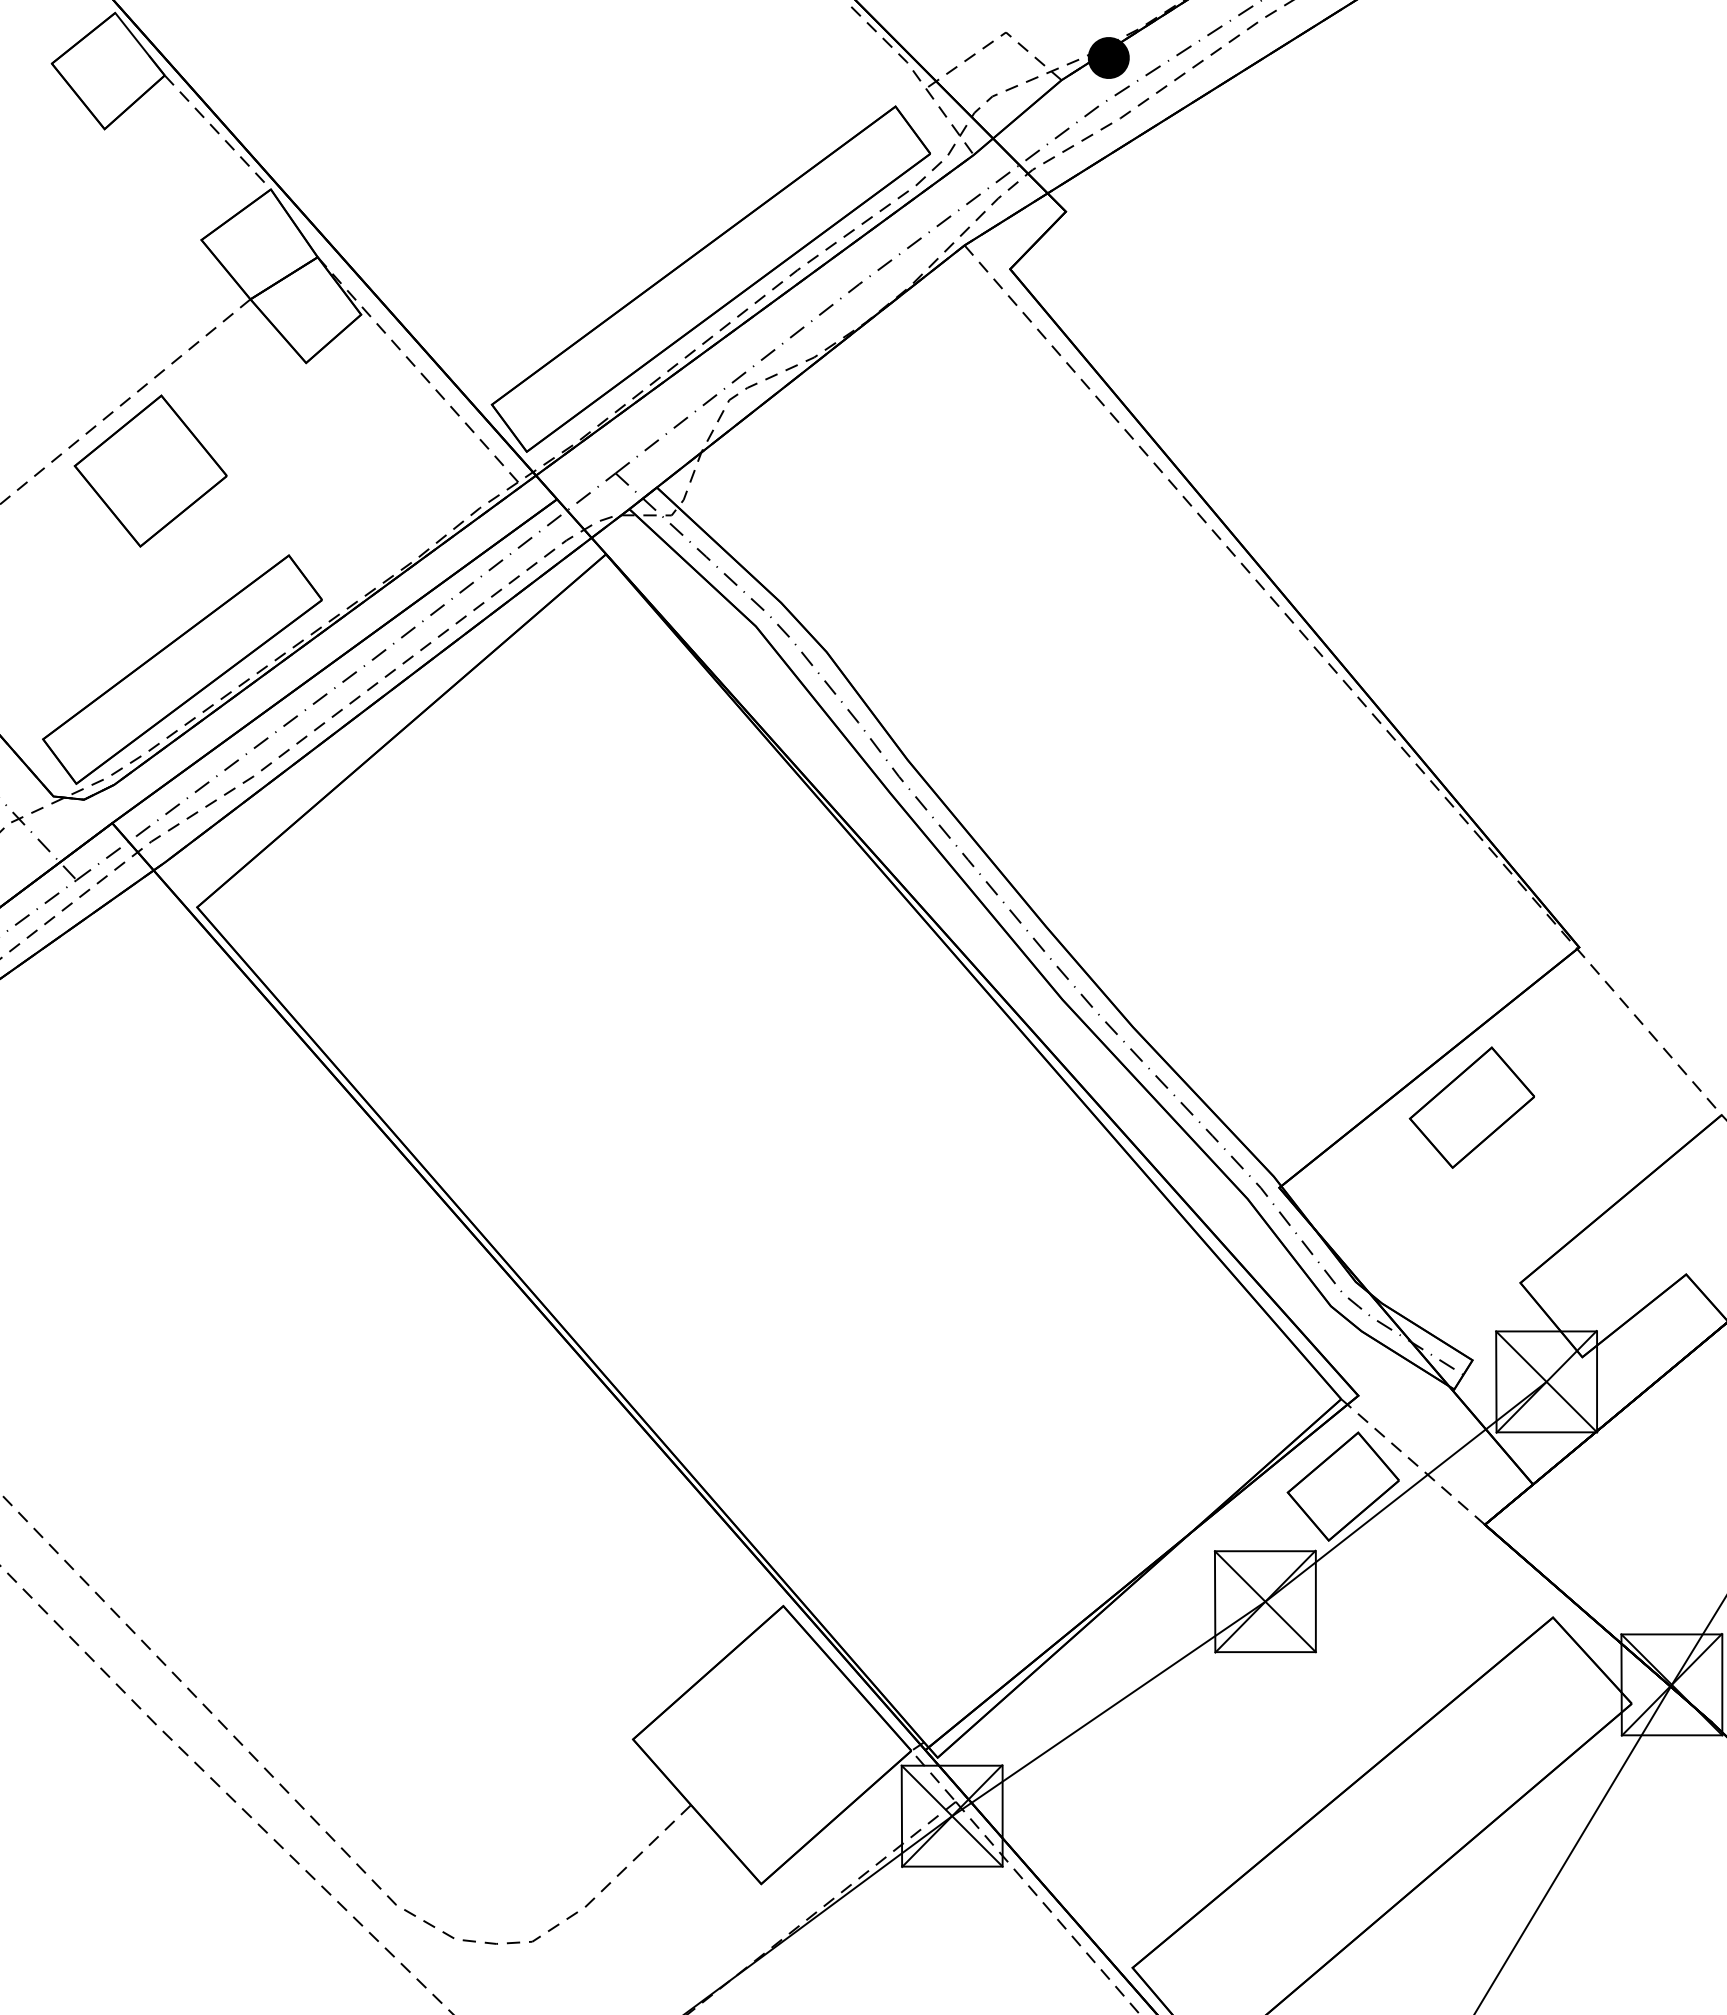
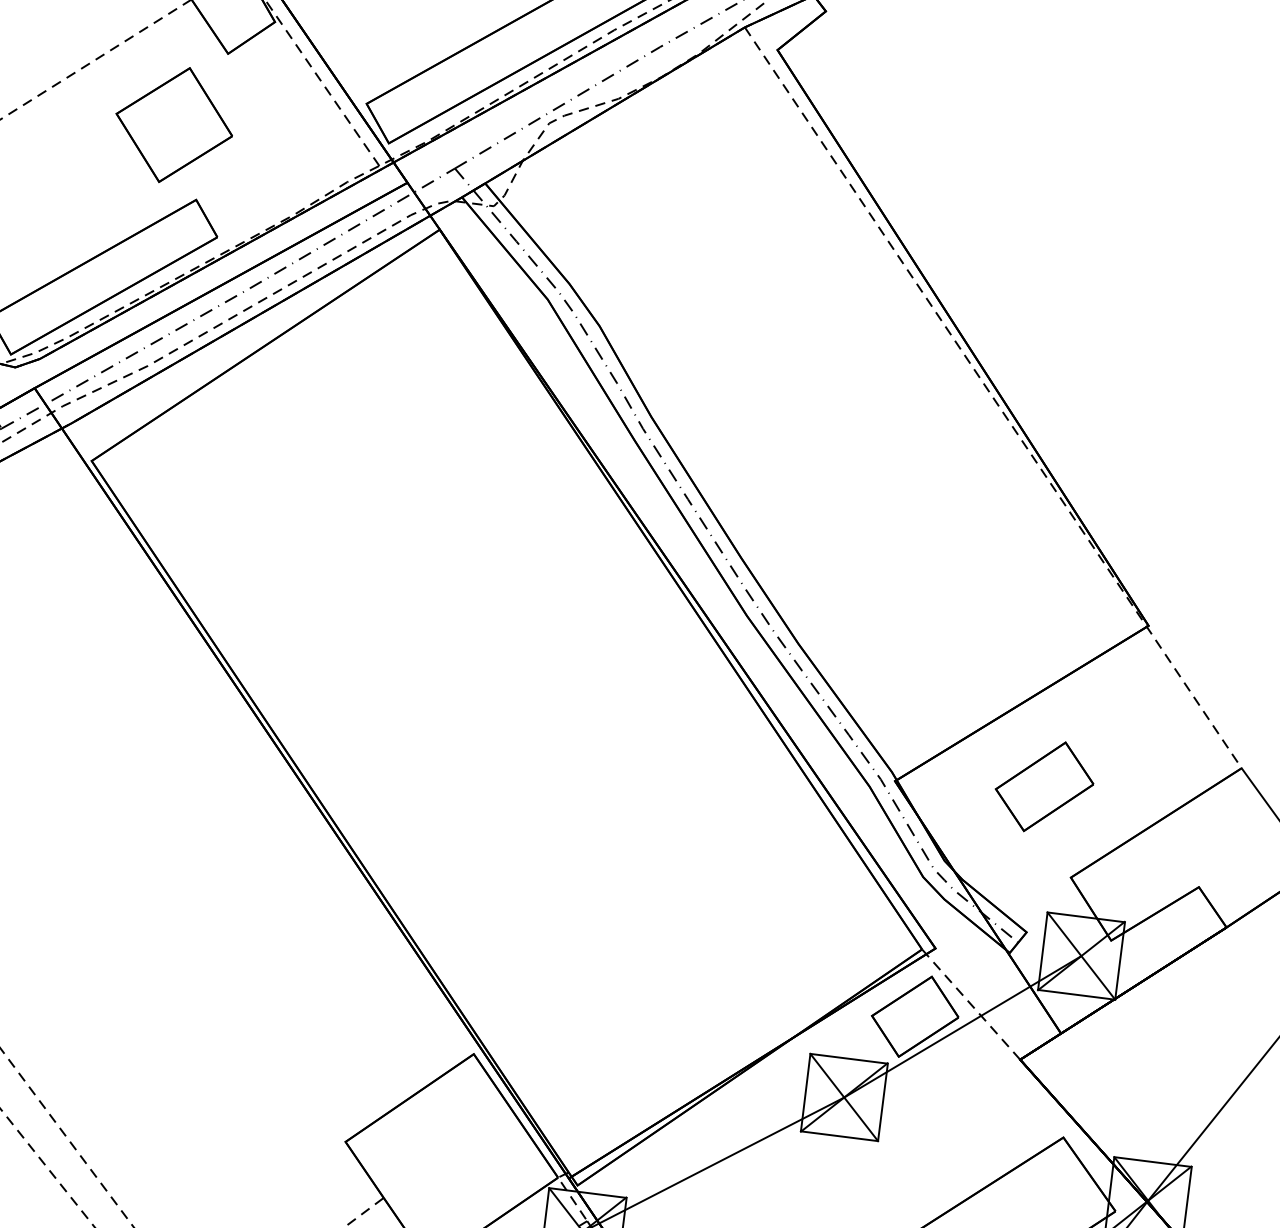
part: (150, 470) -> (174, 124), moved
part: (1471, 1107) -> (1044, 786), moved

